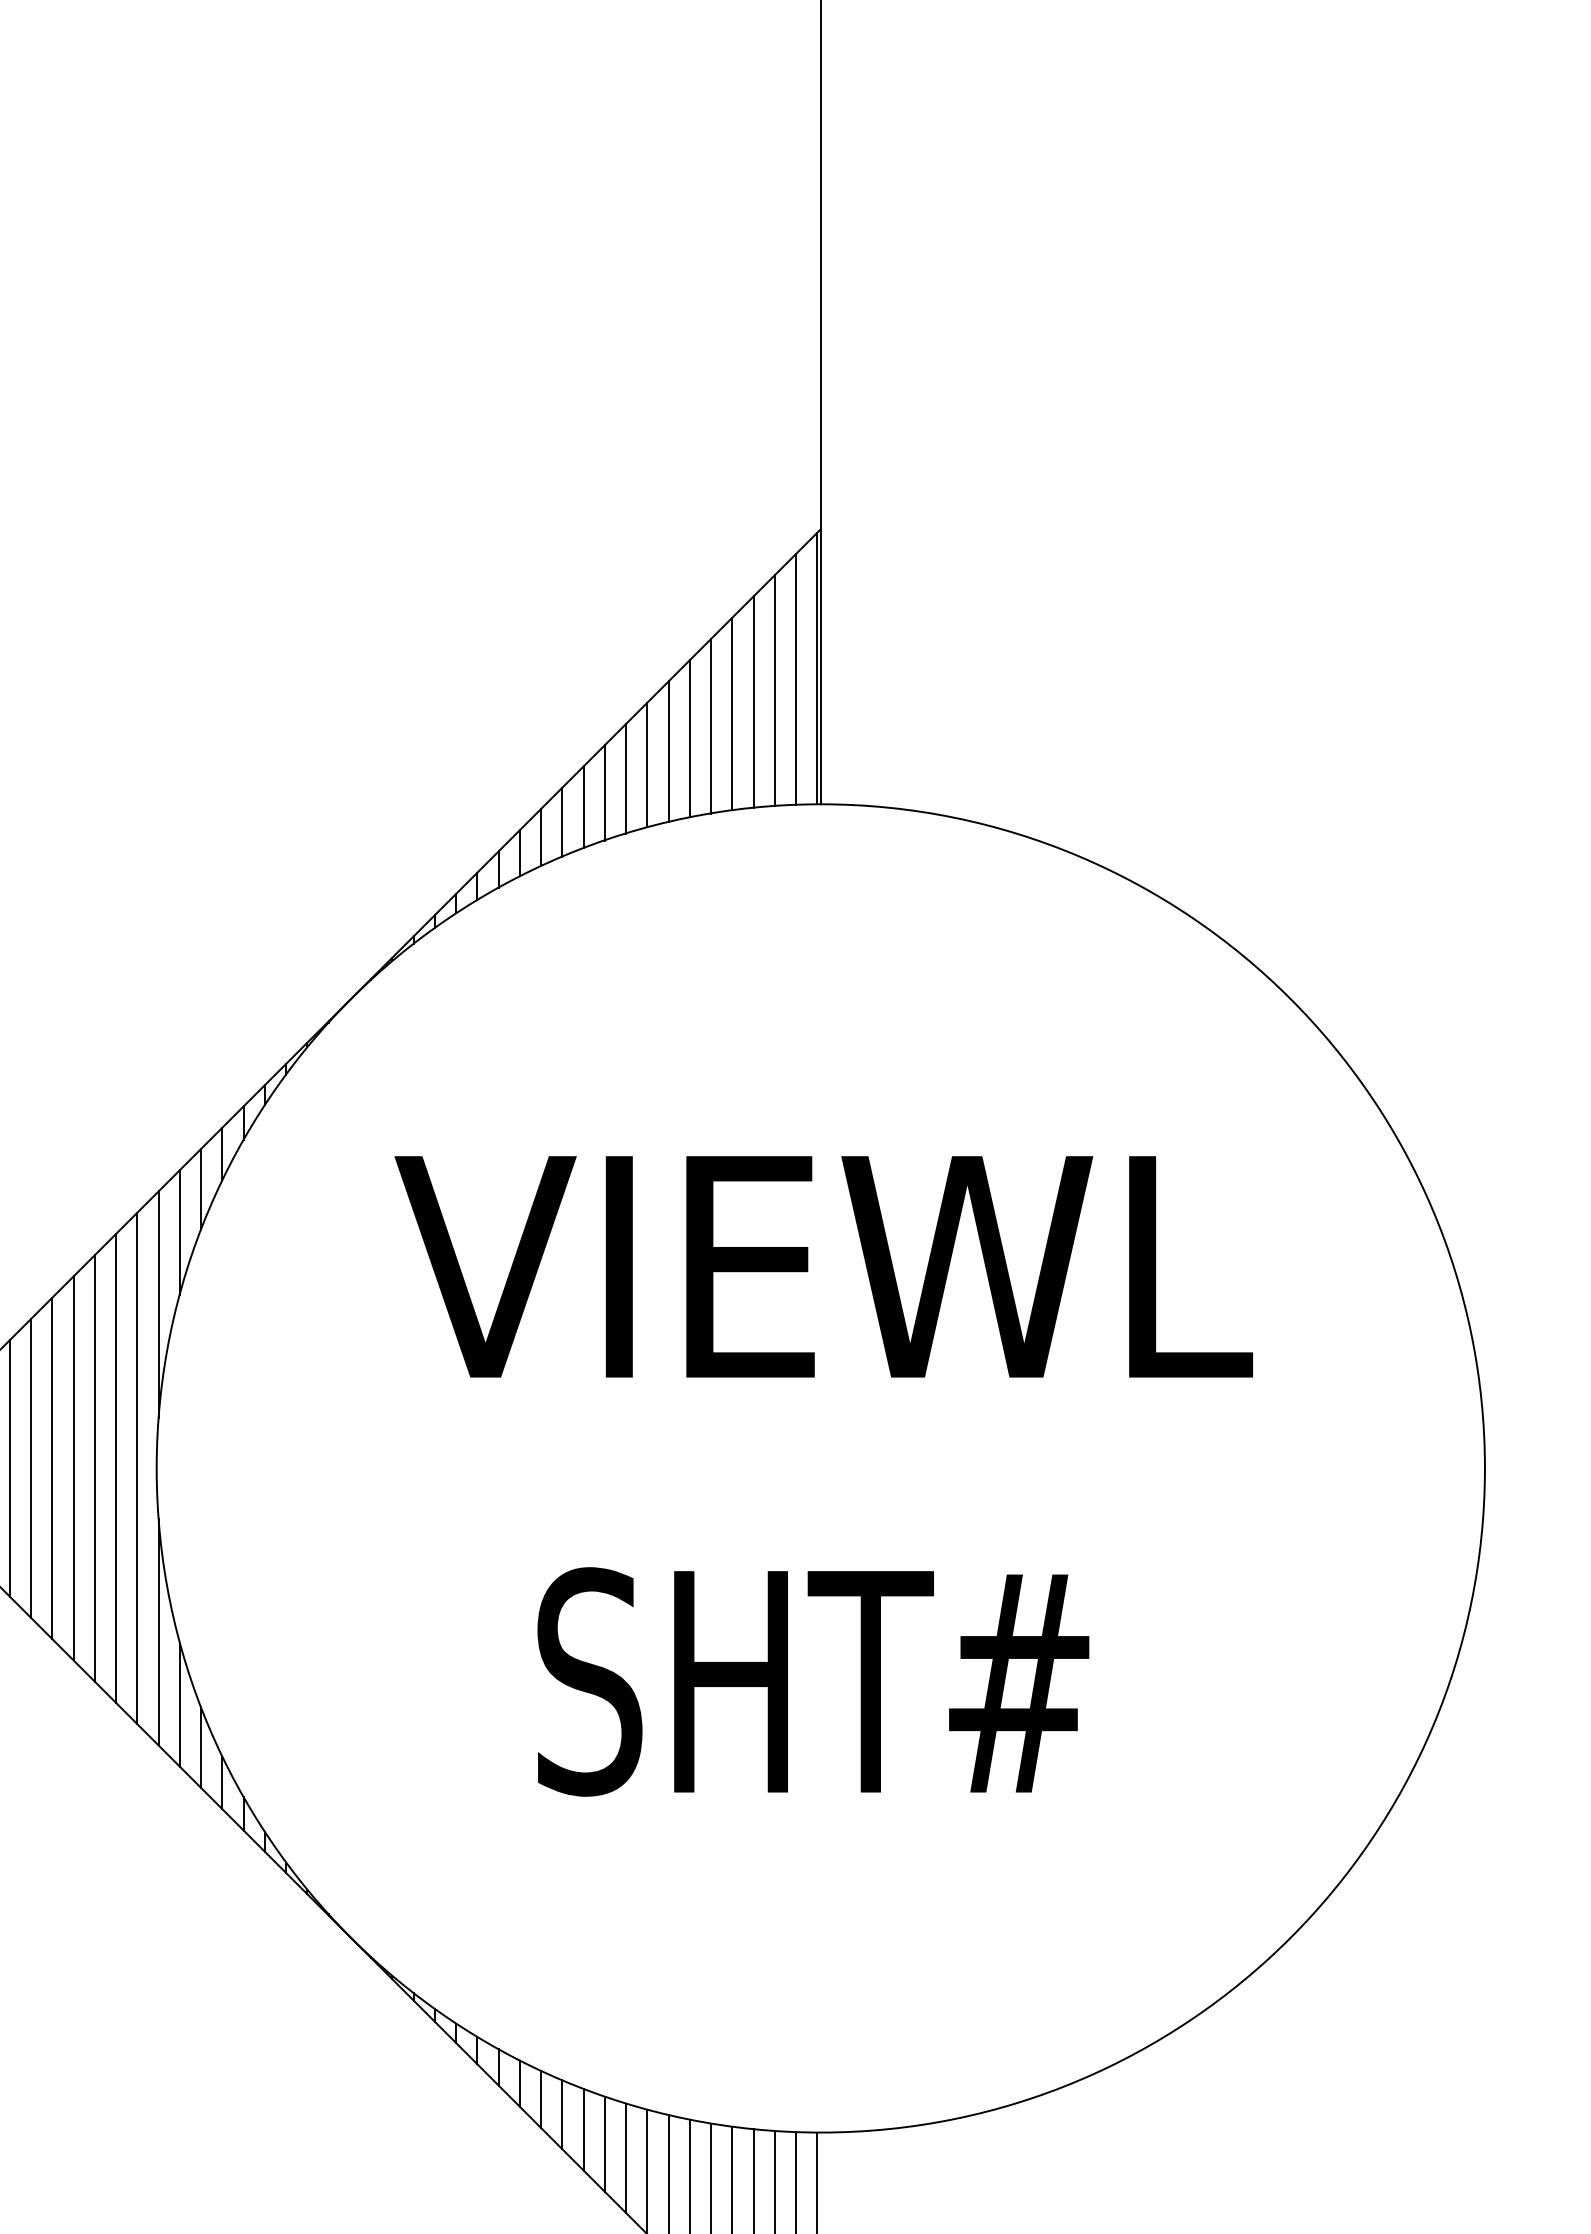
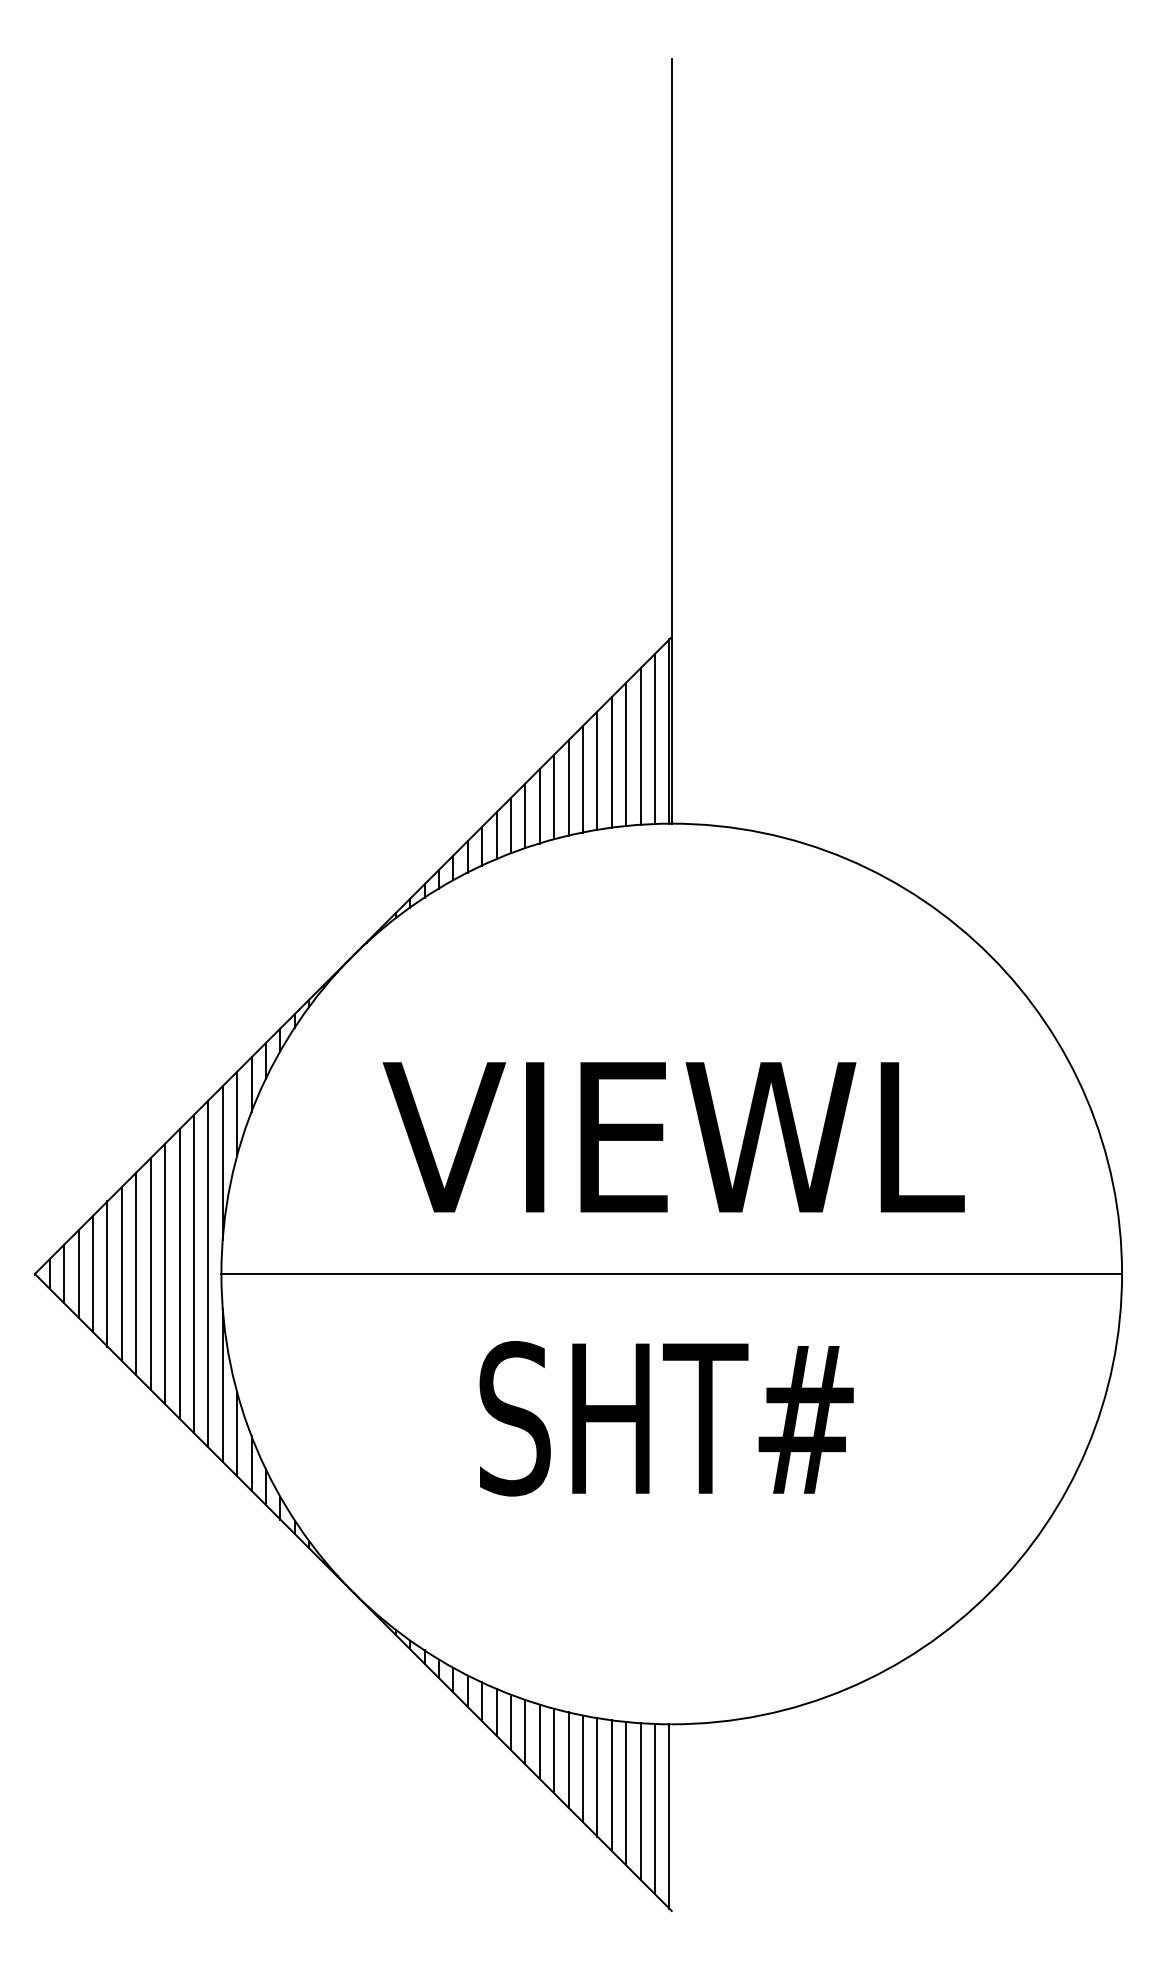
line: (820, 1469) -> (671, 1274), added

